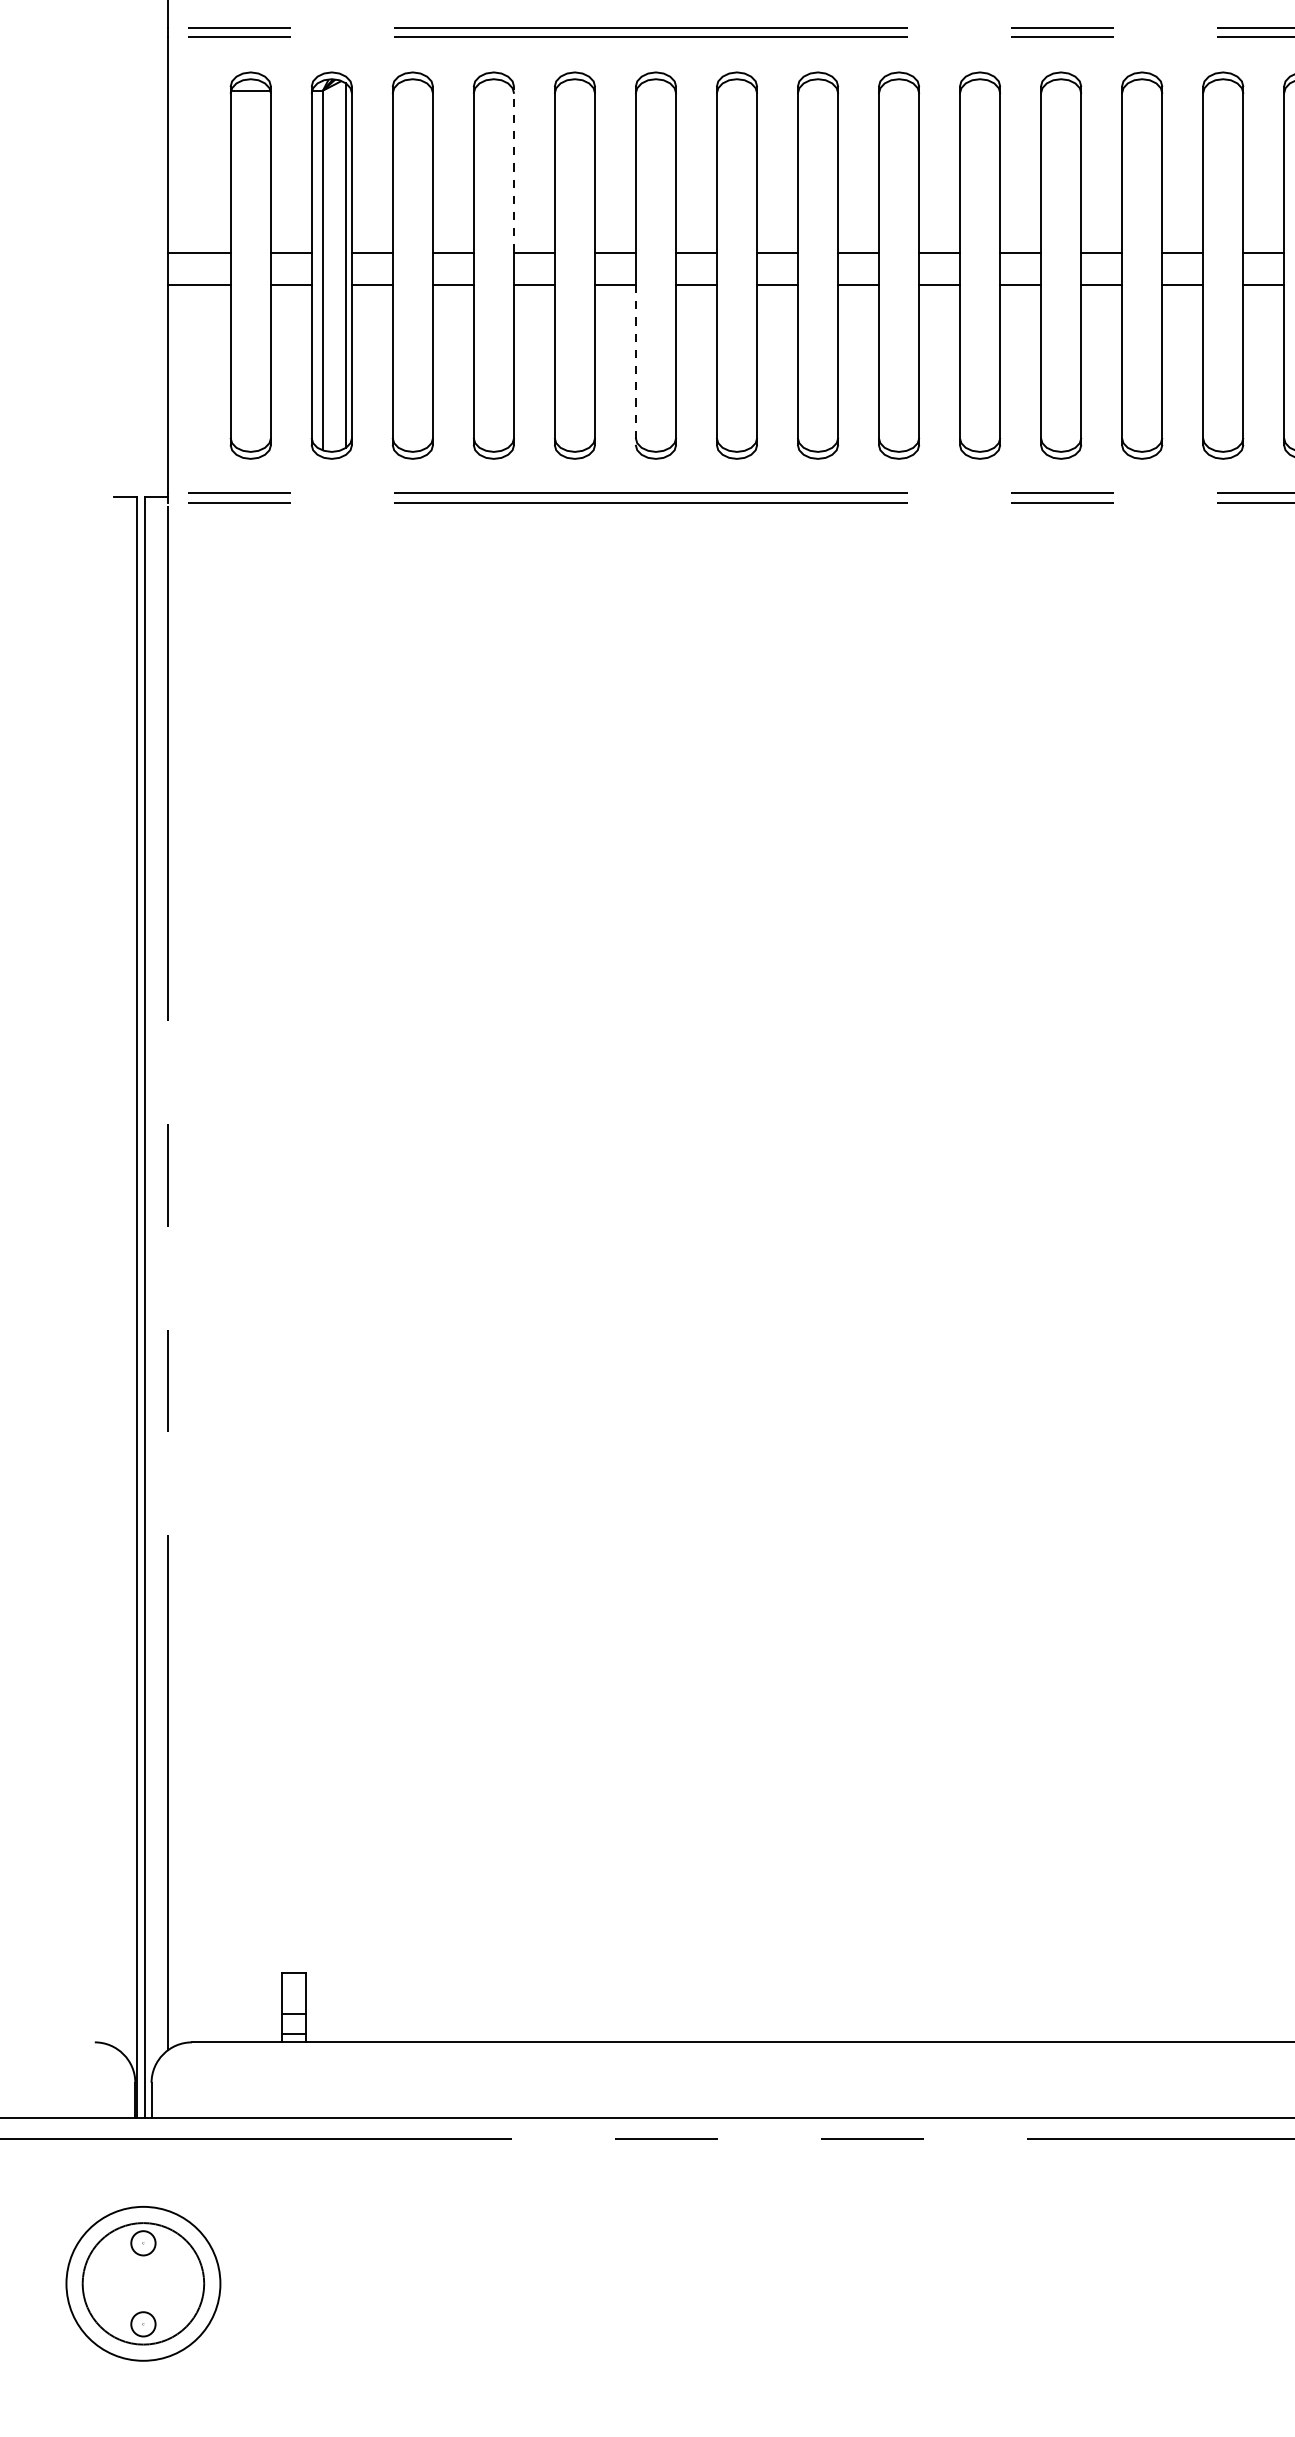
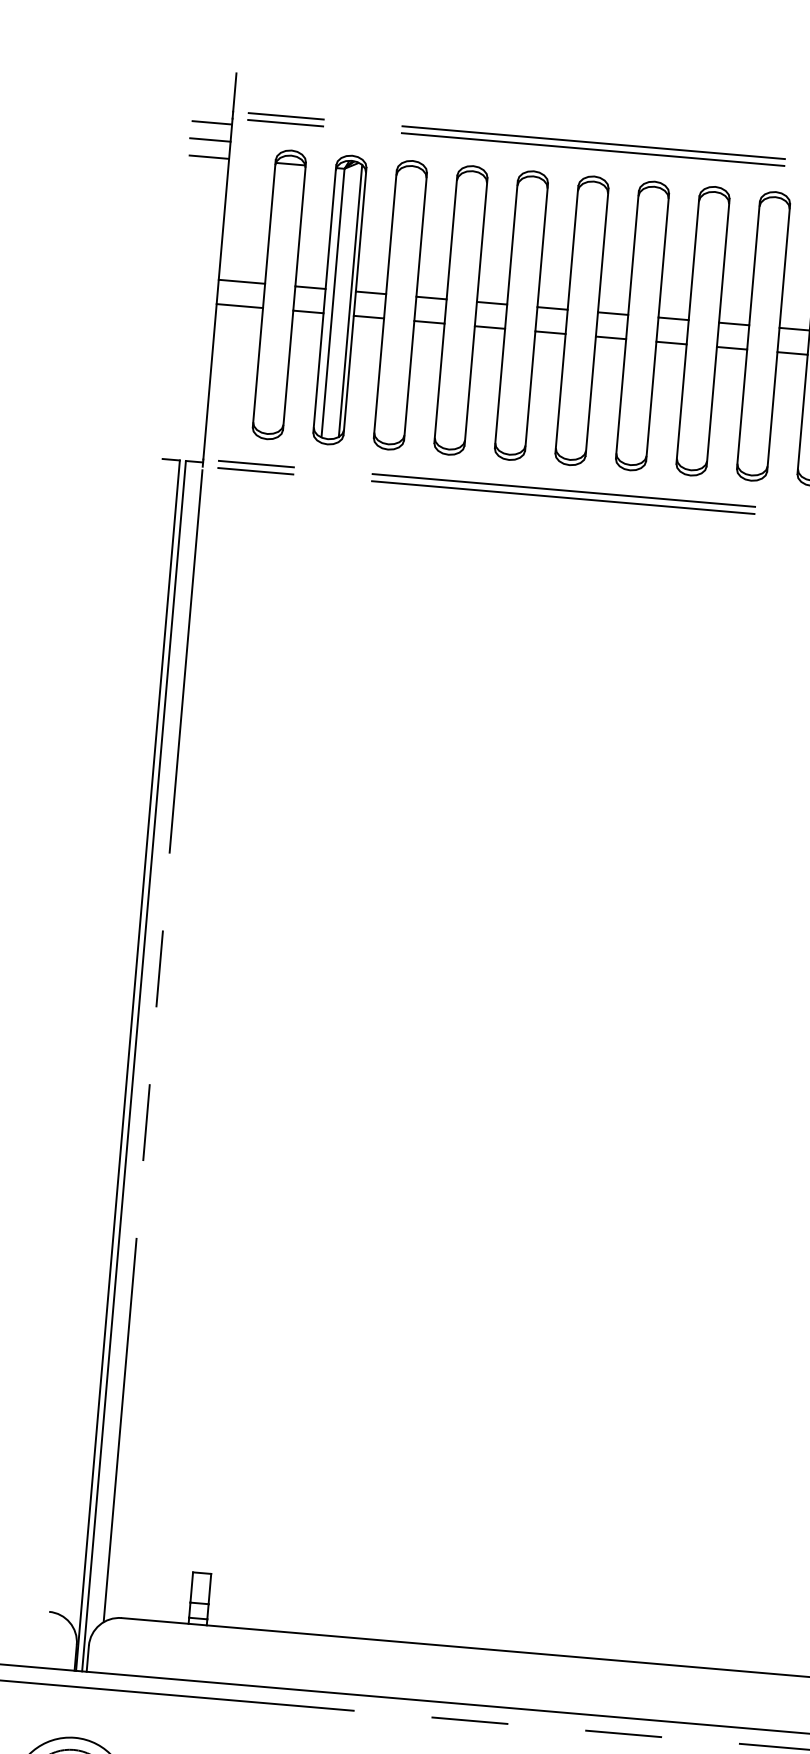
line: (141, 44) -> (211, 122), added
line: (141, 67) -> (210, 139), added
line: (141, 90) -> (208, 157), added
line: (514, 169) -> (482, 239), dashed -> solid
line: (635, 364) -> (560, 393), dashed -> solid

